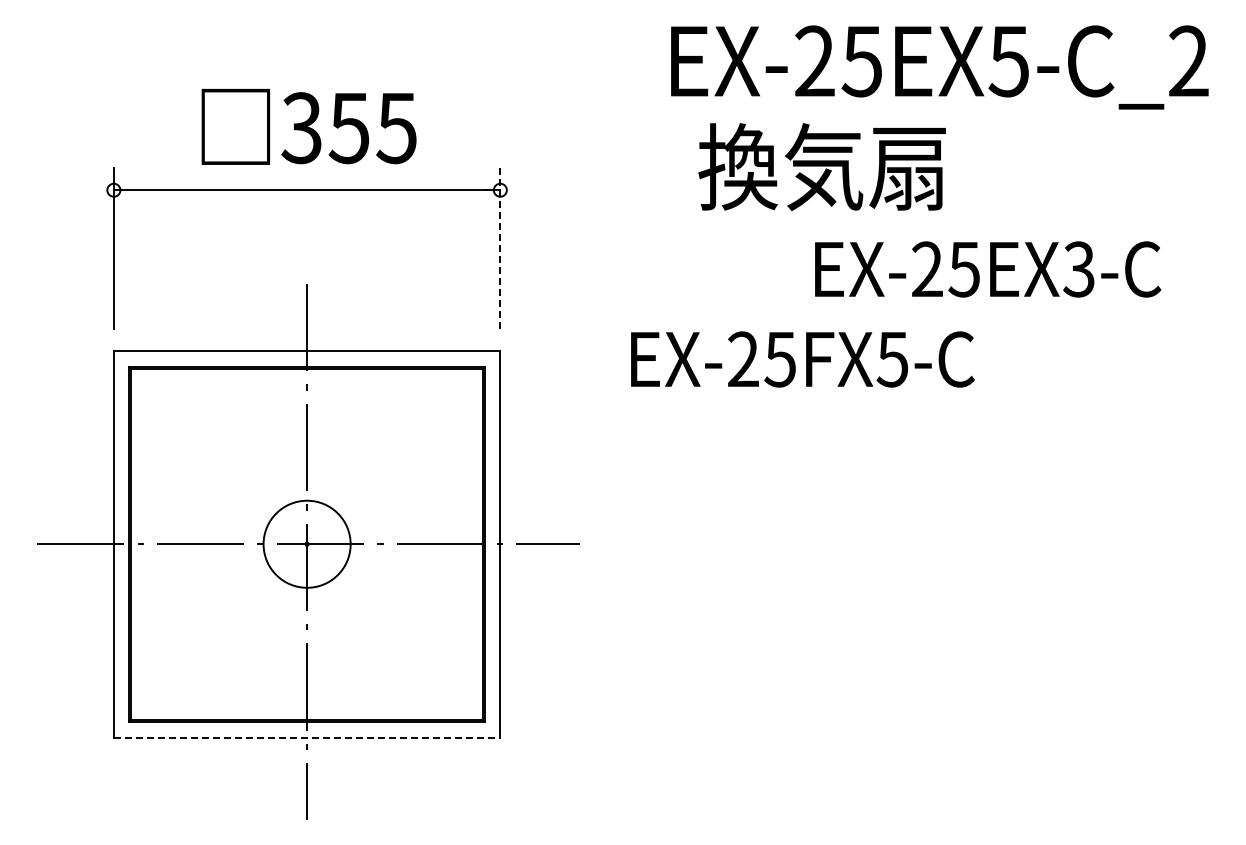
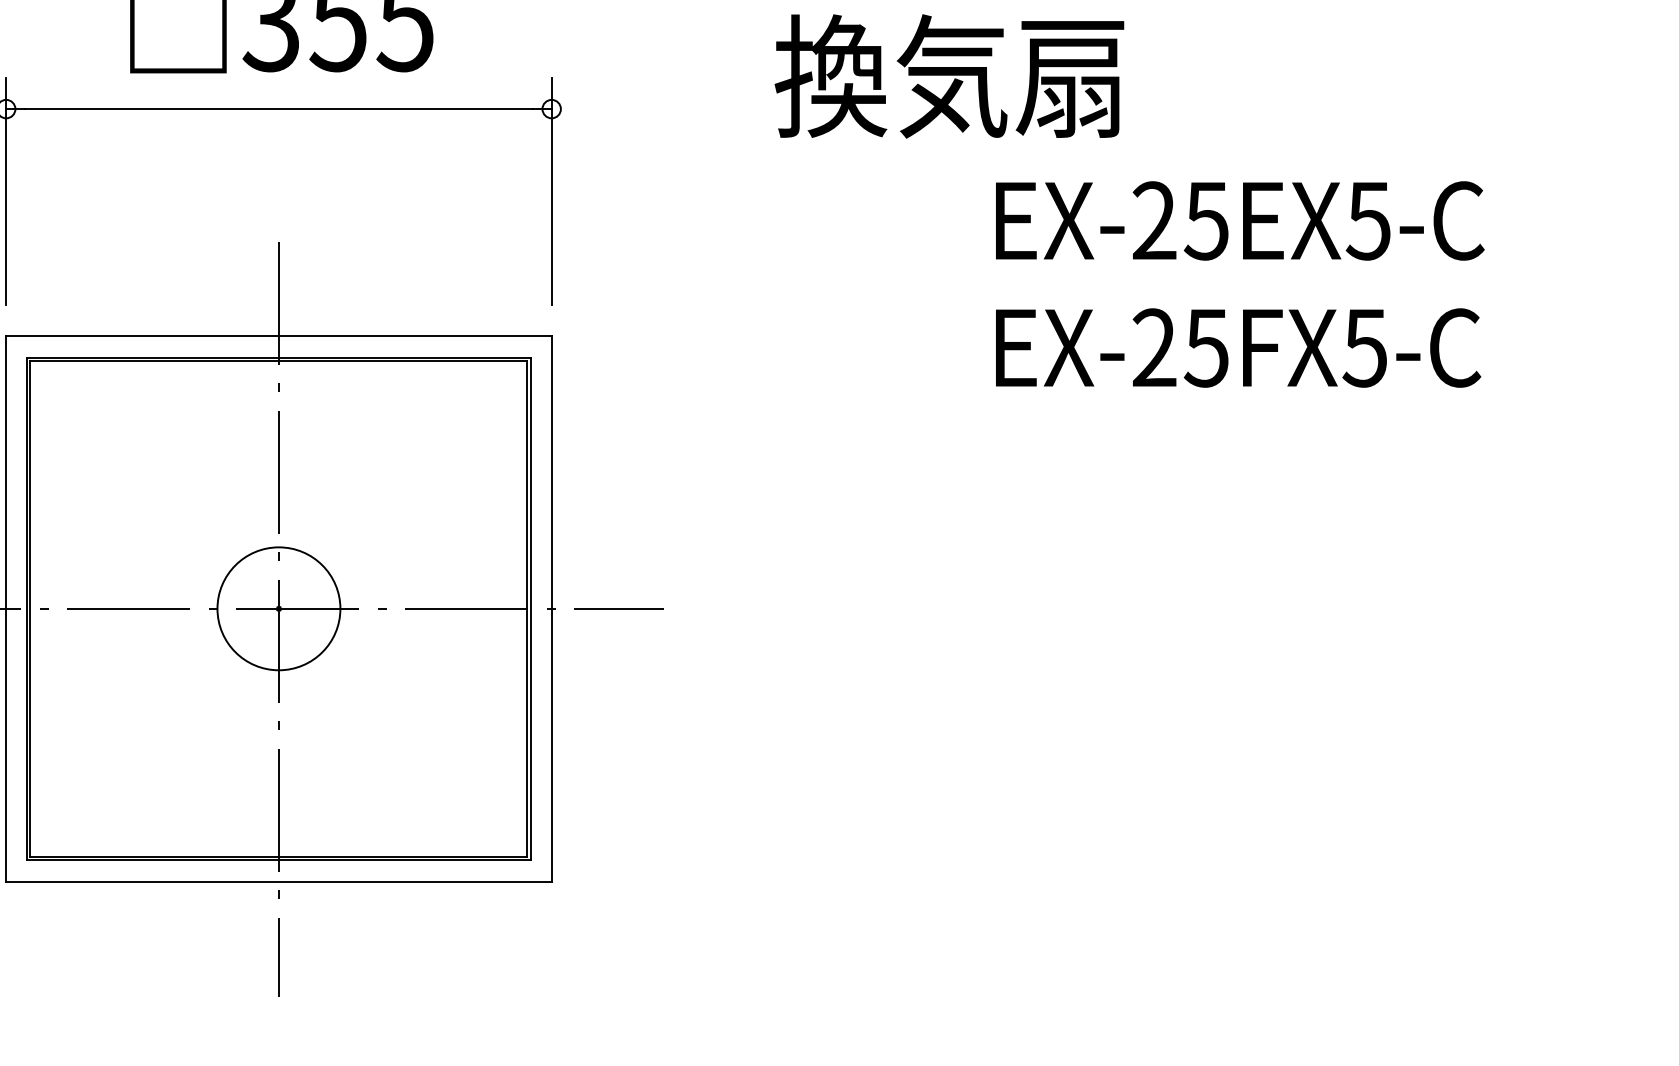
text: (821, 167) -> (948, 77), moved
line: (500, 248) -> (551, 191), dashed -> solid
text: (1078, 269) -> (1367, 220), EX-25EX3-C -> EX-25EX5-C
text: (802, 359) -> (1237, 348), moved
line: (307, 737) -> (279, 881), dashed -> solid

